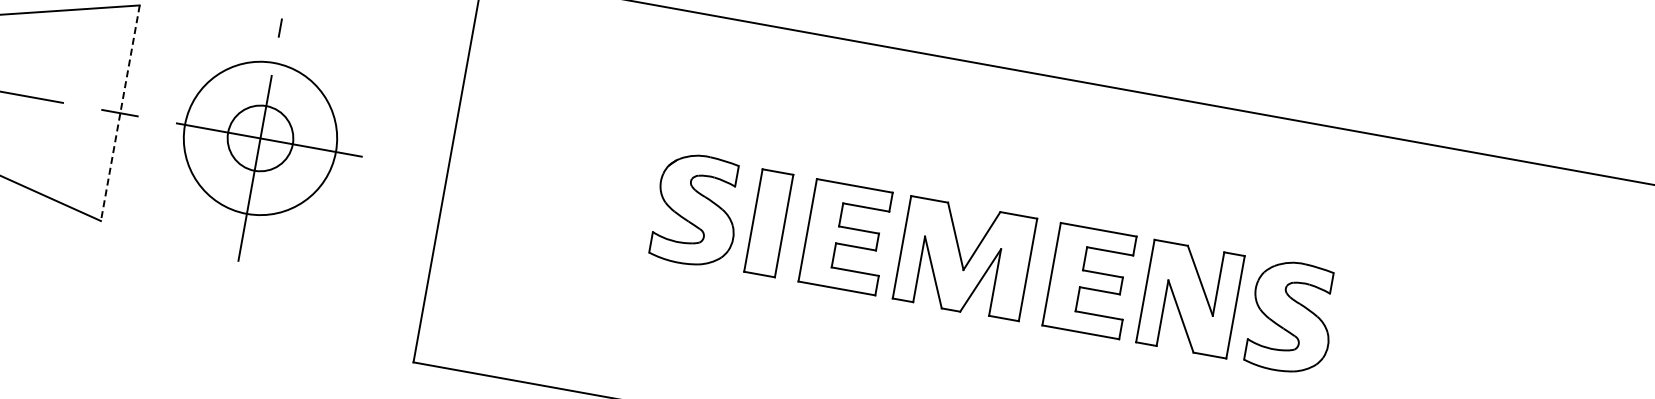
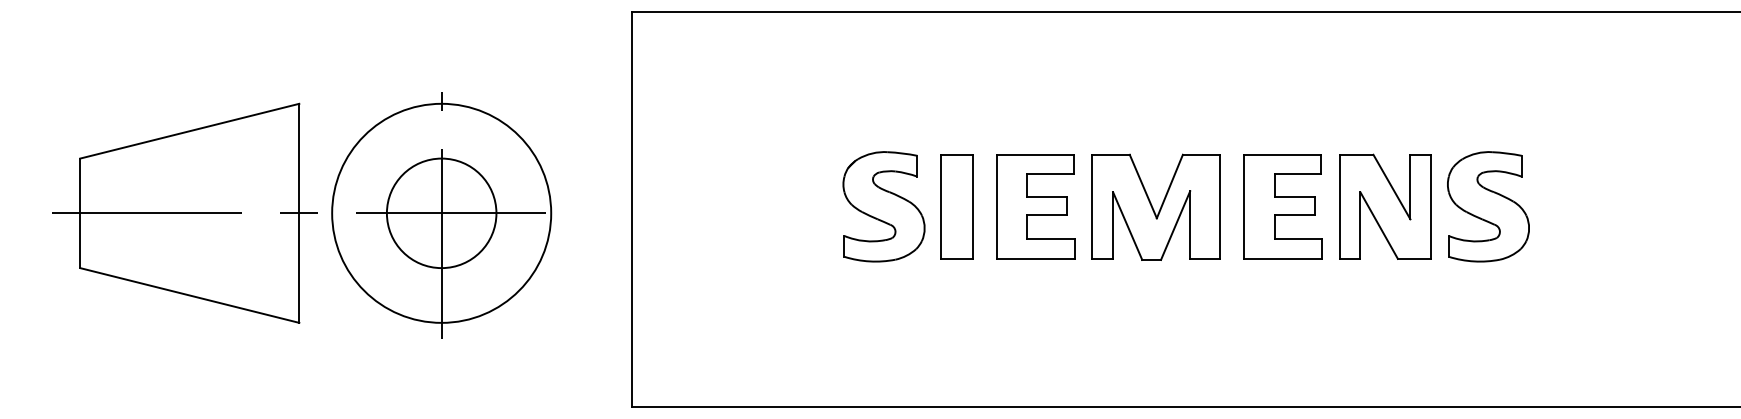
line: (120, 113) -> (299, 213), dashed -> solid
circle: (260, 137) -> (441, 212), size x1.43
circle: (260, 138) -> (441, 213), size x1.67

